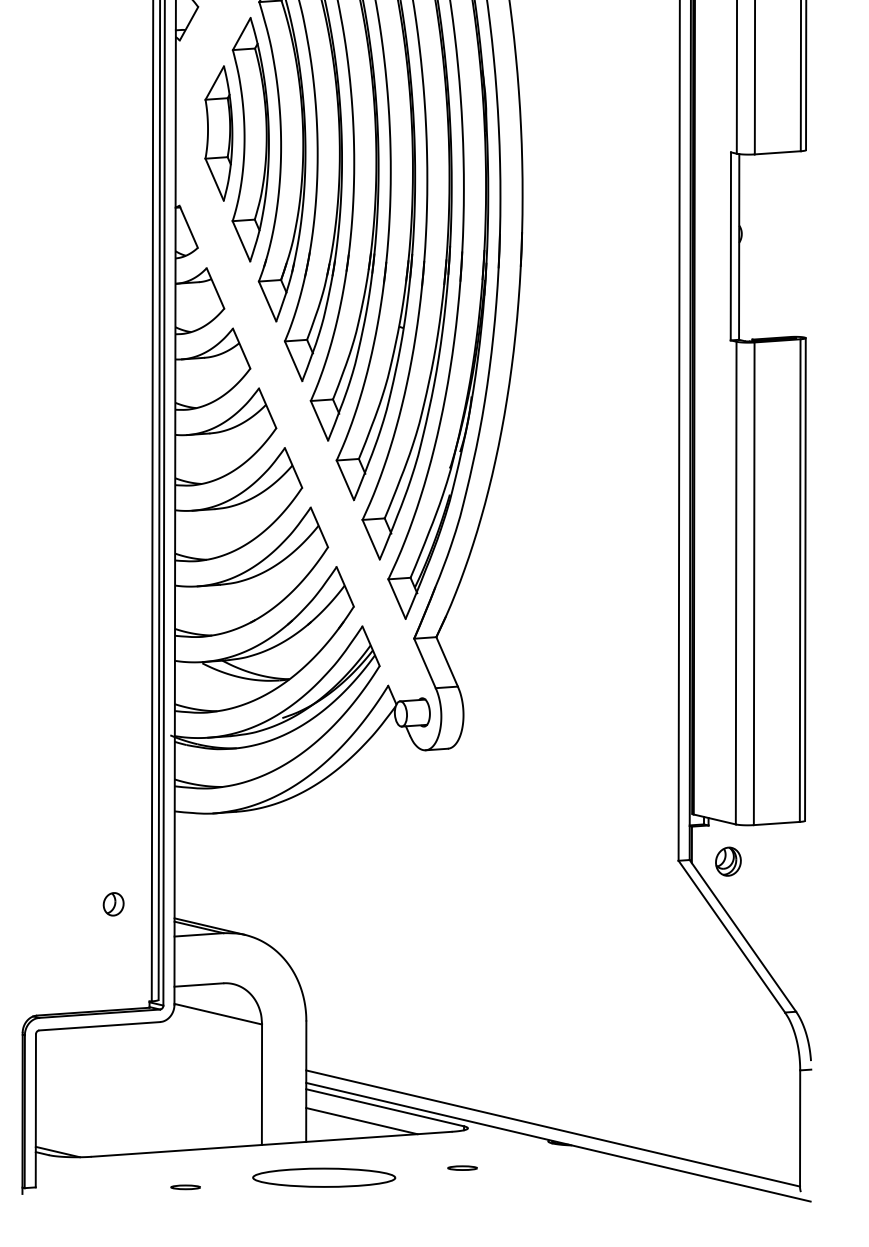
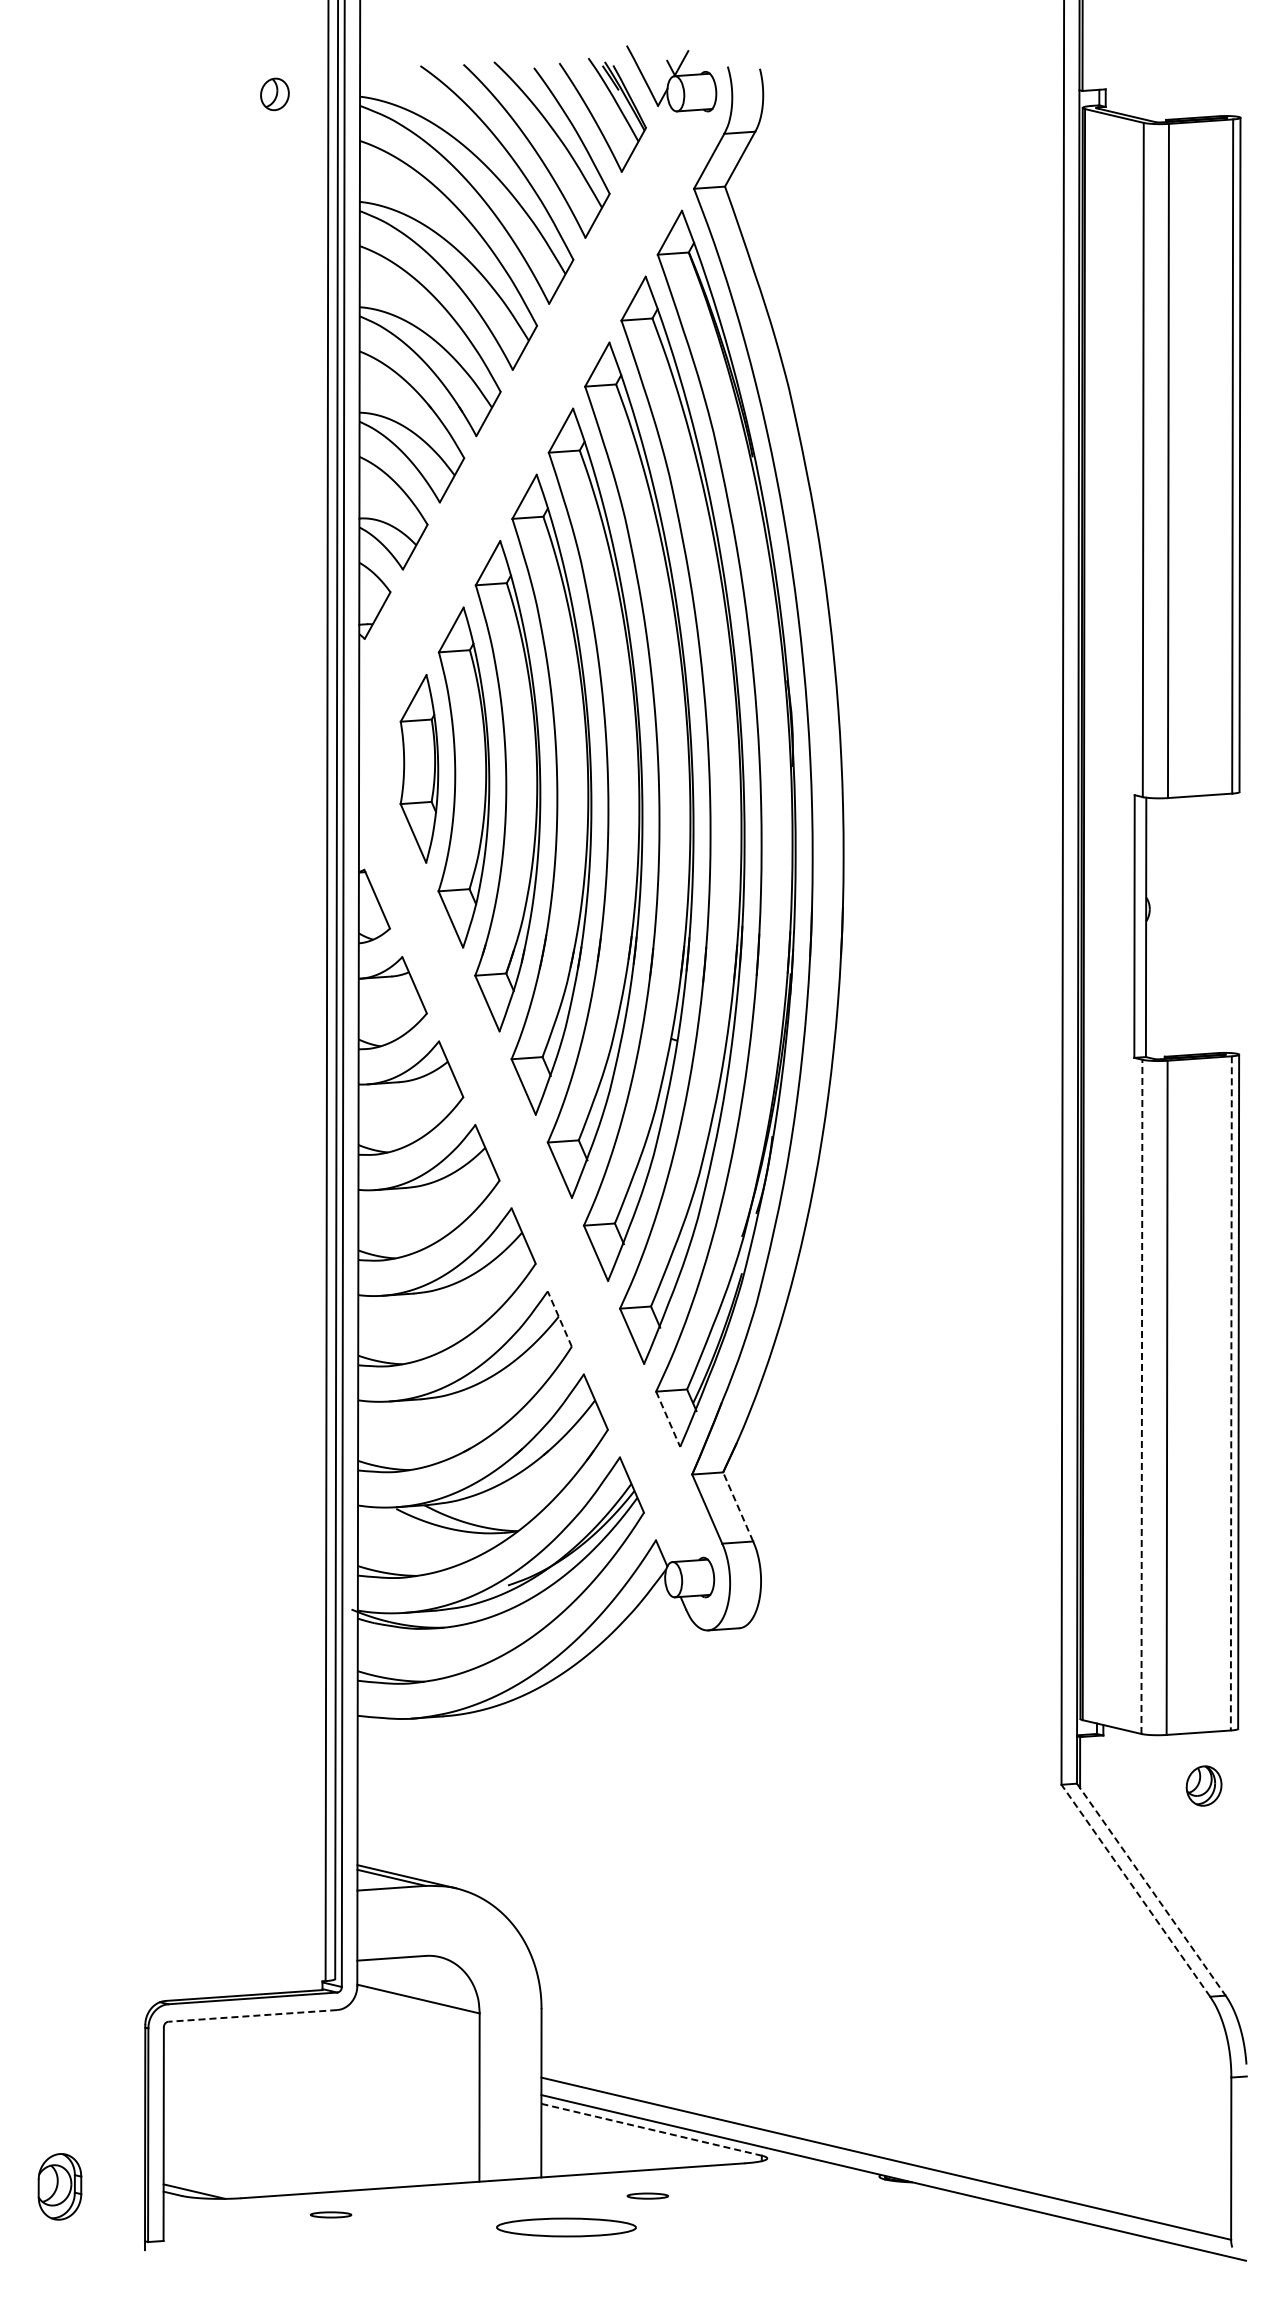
line: (319, 526) -> (559, 1318), solid -> dashed
line: (800, 580) -> (1231, 1393), solid -> dashed
line: (735, 582) -> (1141, 1396), solid -> dashed
line: (397, 599) -> (668, 1419), solid -> dashed
line: (447, 661) -> (738, 1506), solid -> dashed
part: (727, 861) -> (1203, 1785), moved
part: (113, 904) -> (272, 1845), removed
line: (731, 936) -> (1135, 1890), solid -> dashed
line: (743, 936) -> (1151, 1890), solid -> dashed
line: (99, 1025) -> (252, 2015), solid -> dashed
line: (385, 1107) -> (652, 2129), solid -> dashed
line: (361, 1121) -> (618, 2148), removed
part: (462, 1167) -> (647, 2195), moved
part: (324, 1177) -> (566, 2227), size x0.7
part: (186, 1187) -> (331, 2214), moved

